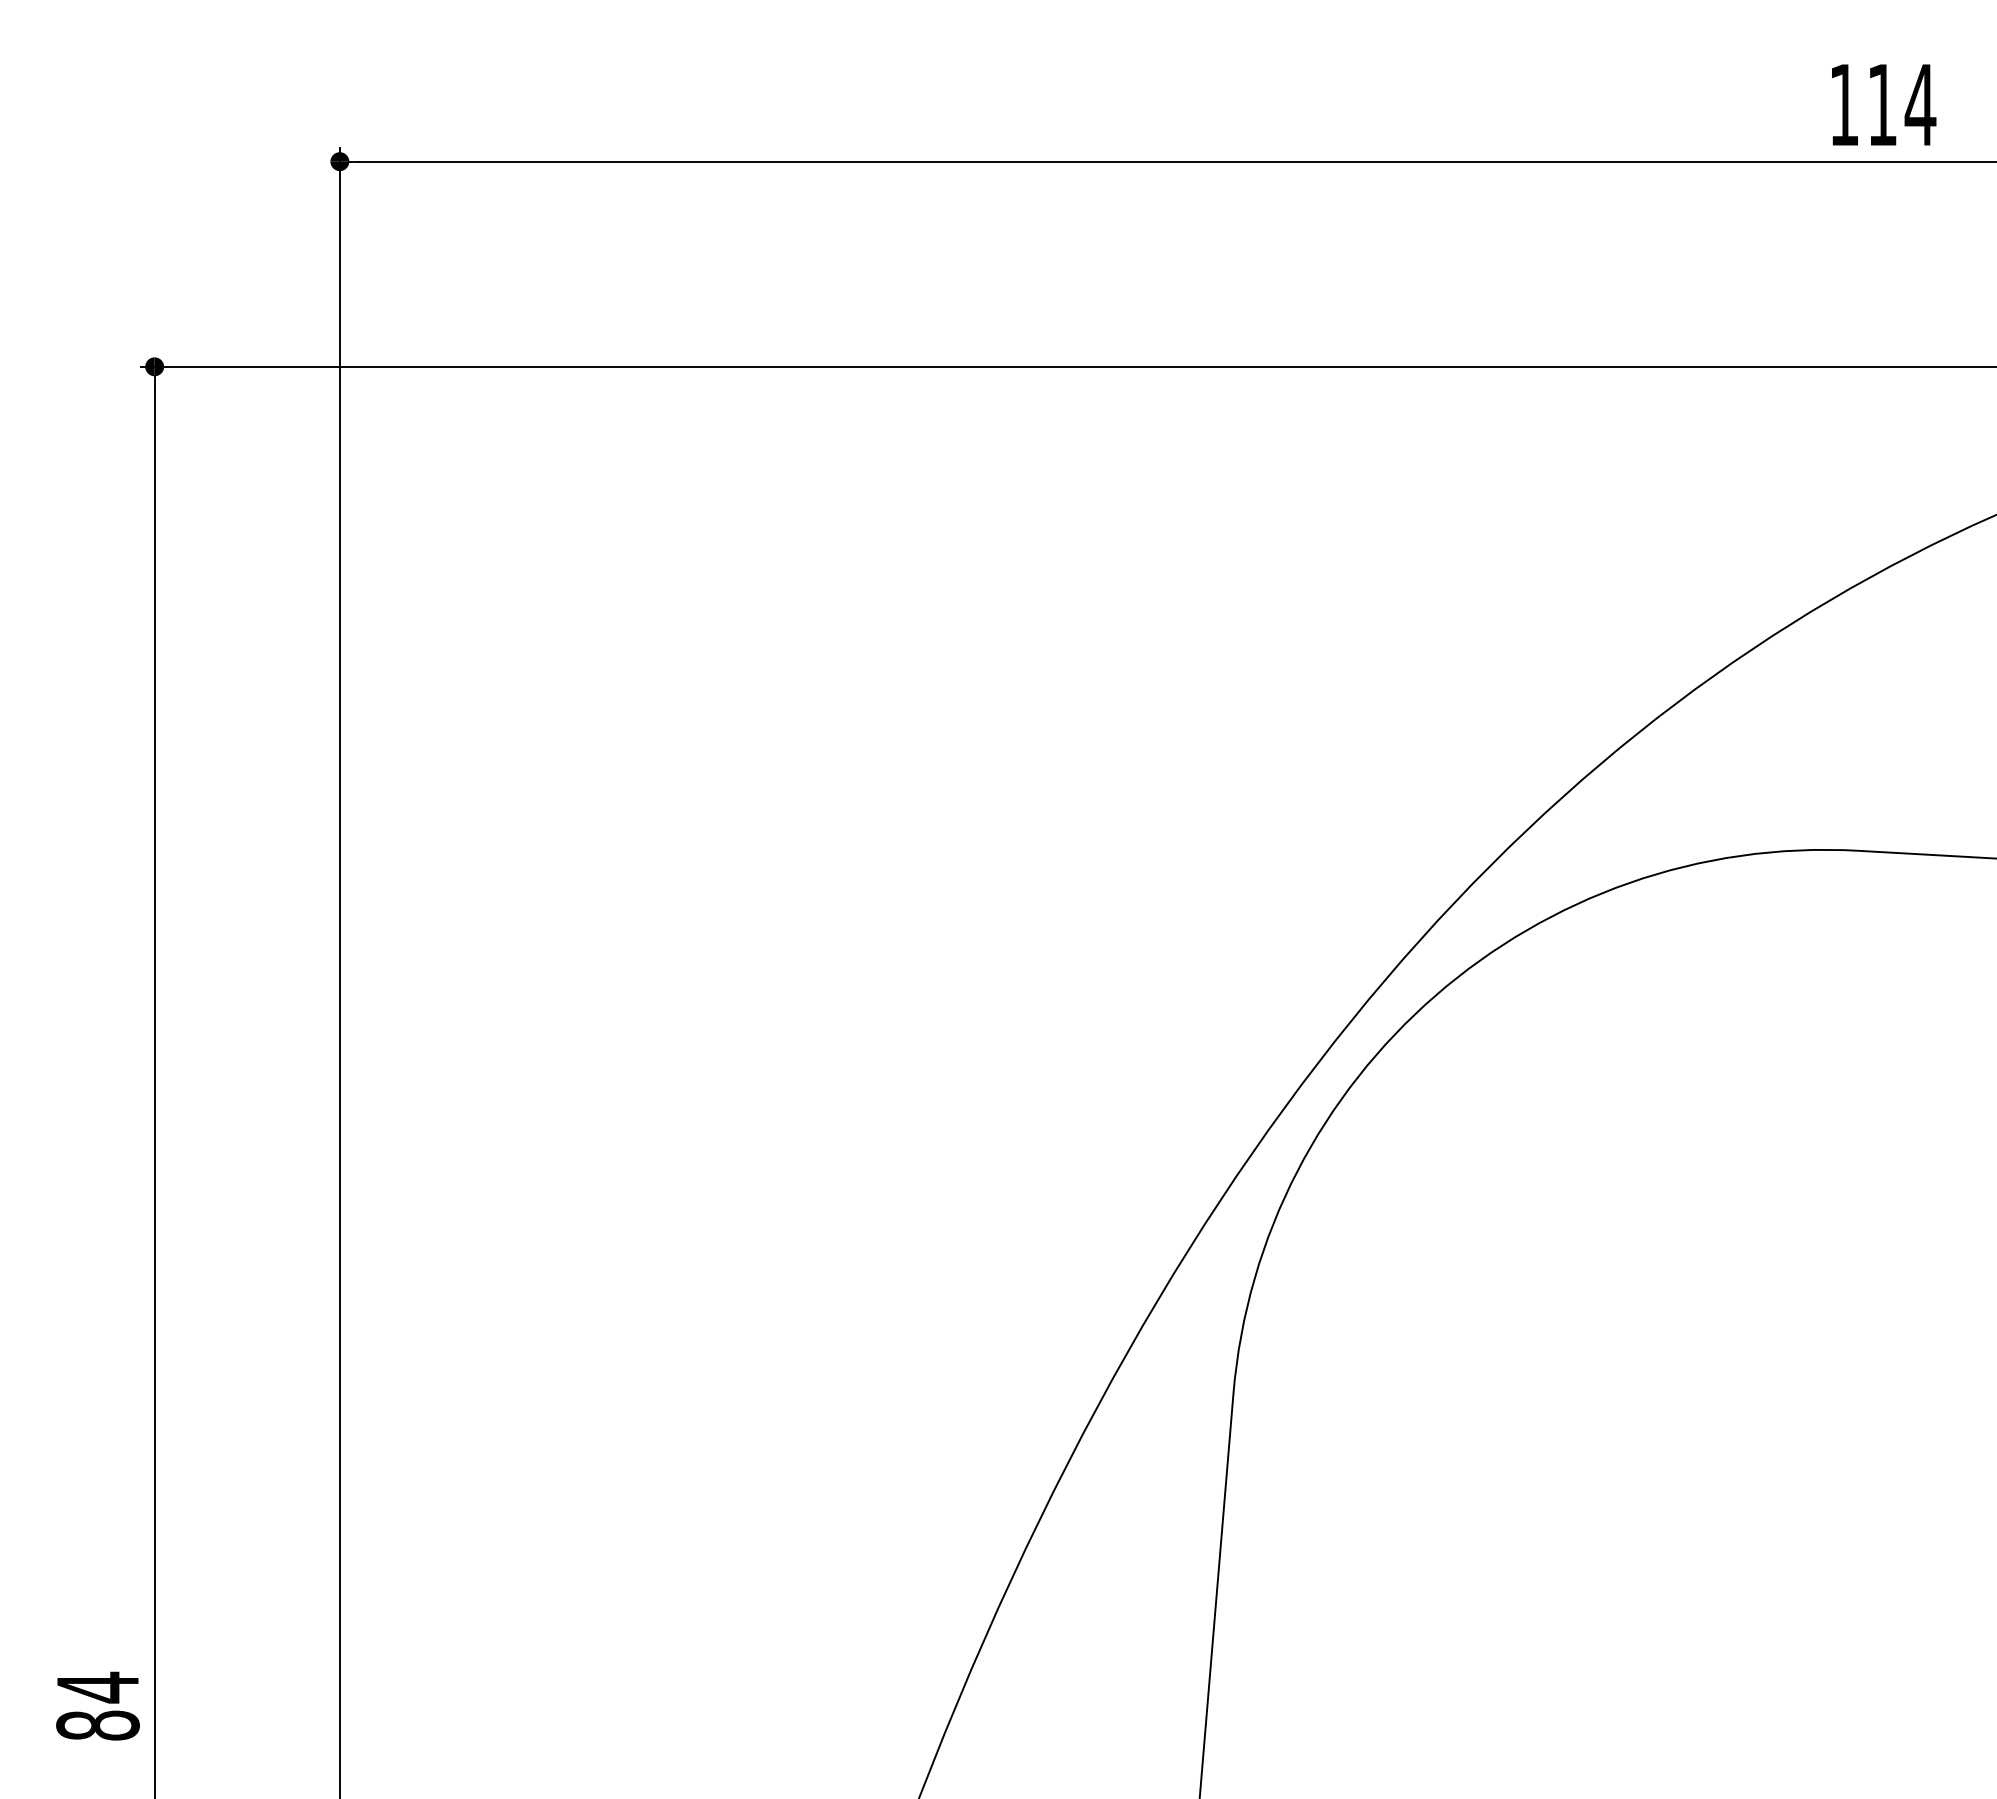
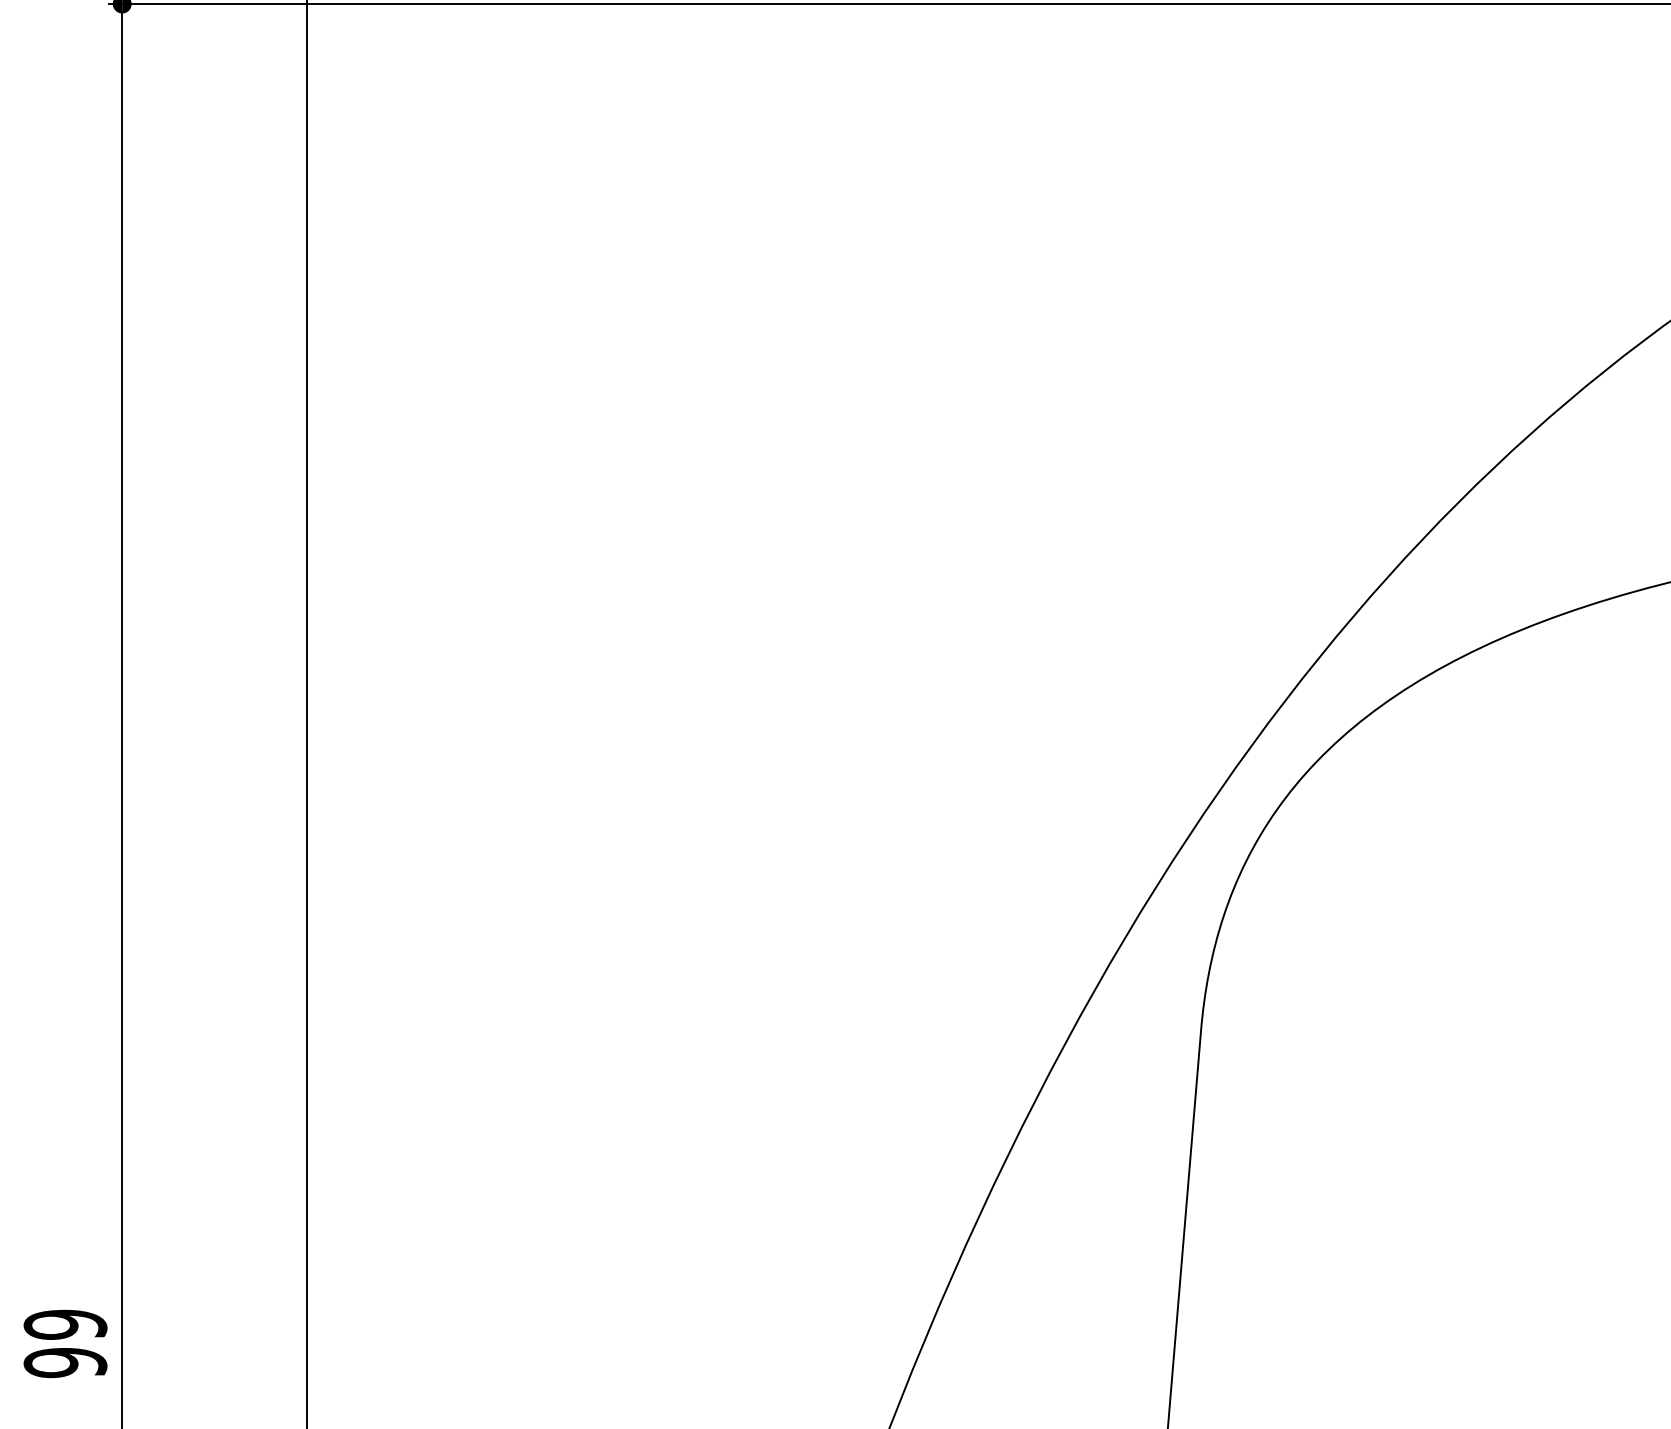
text: (97, 1705) -> (65, 1342), 84 -> 99

